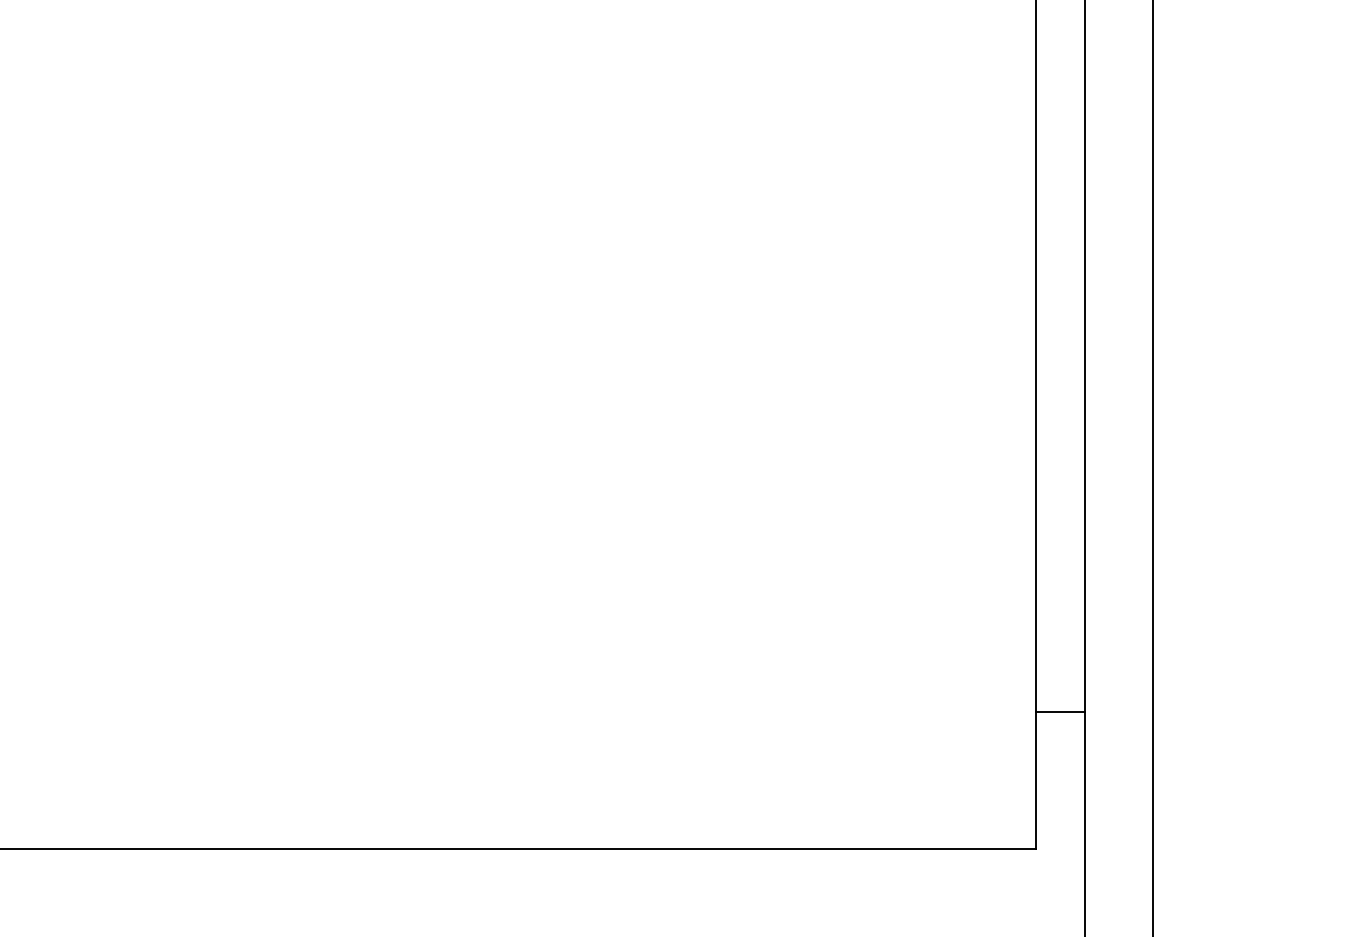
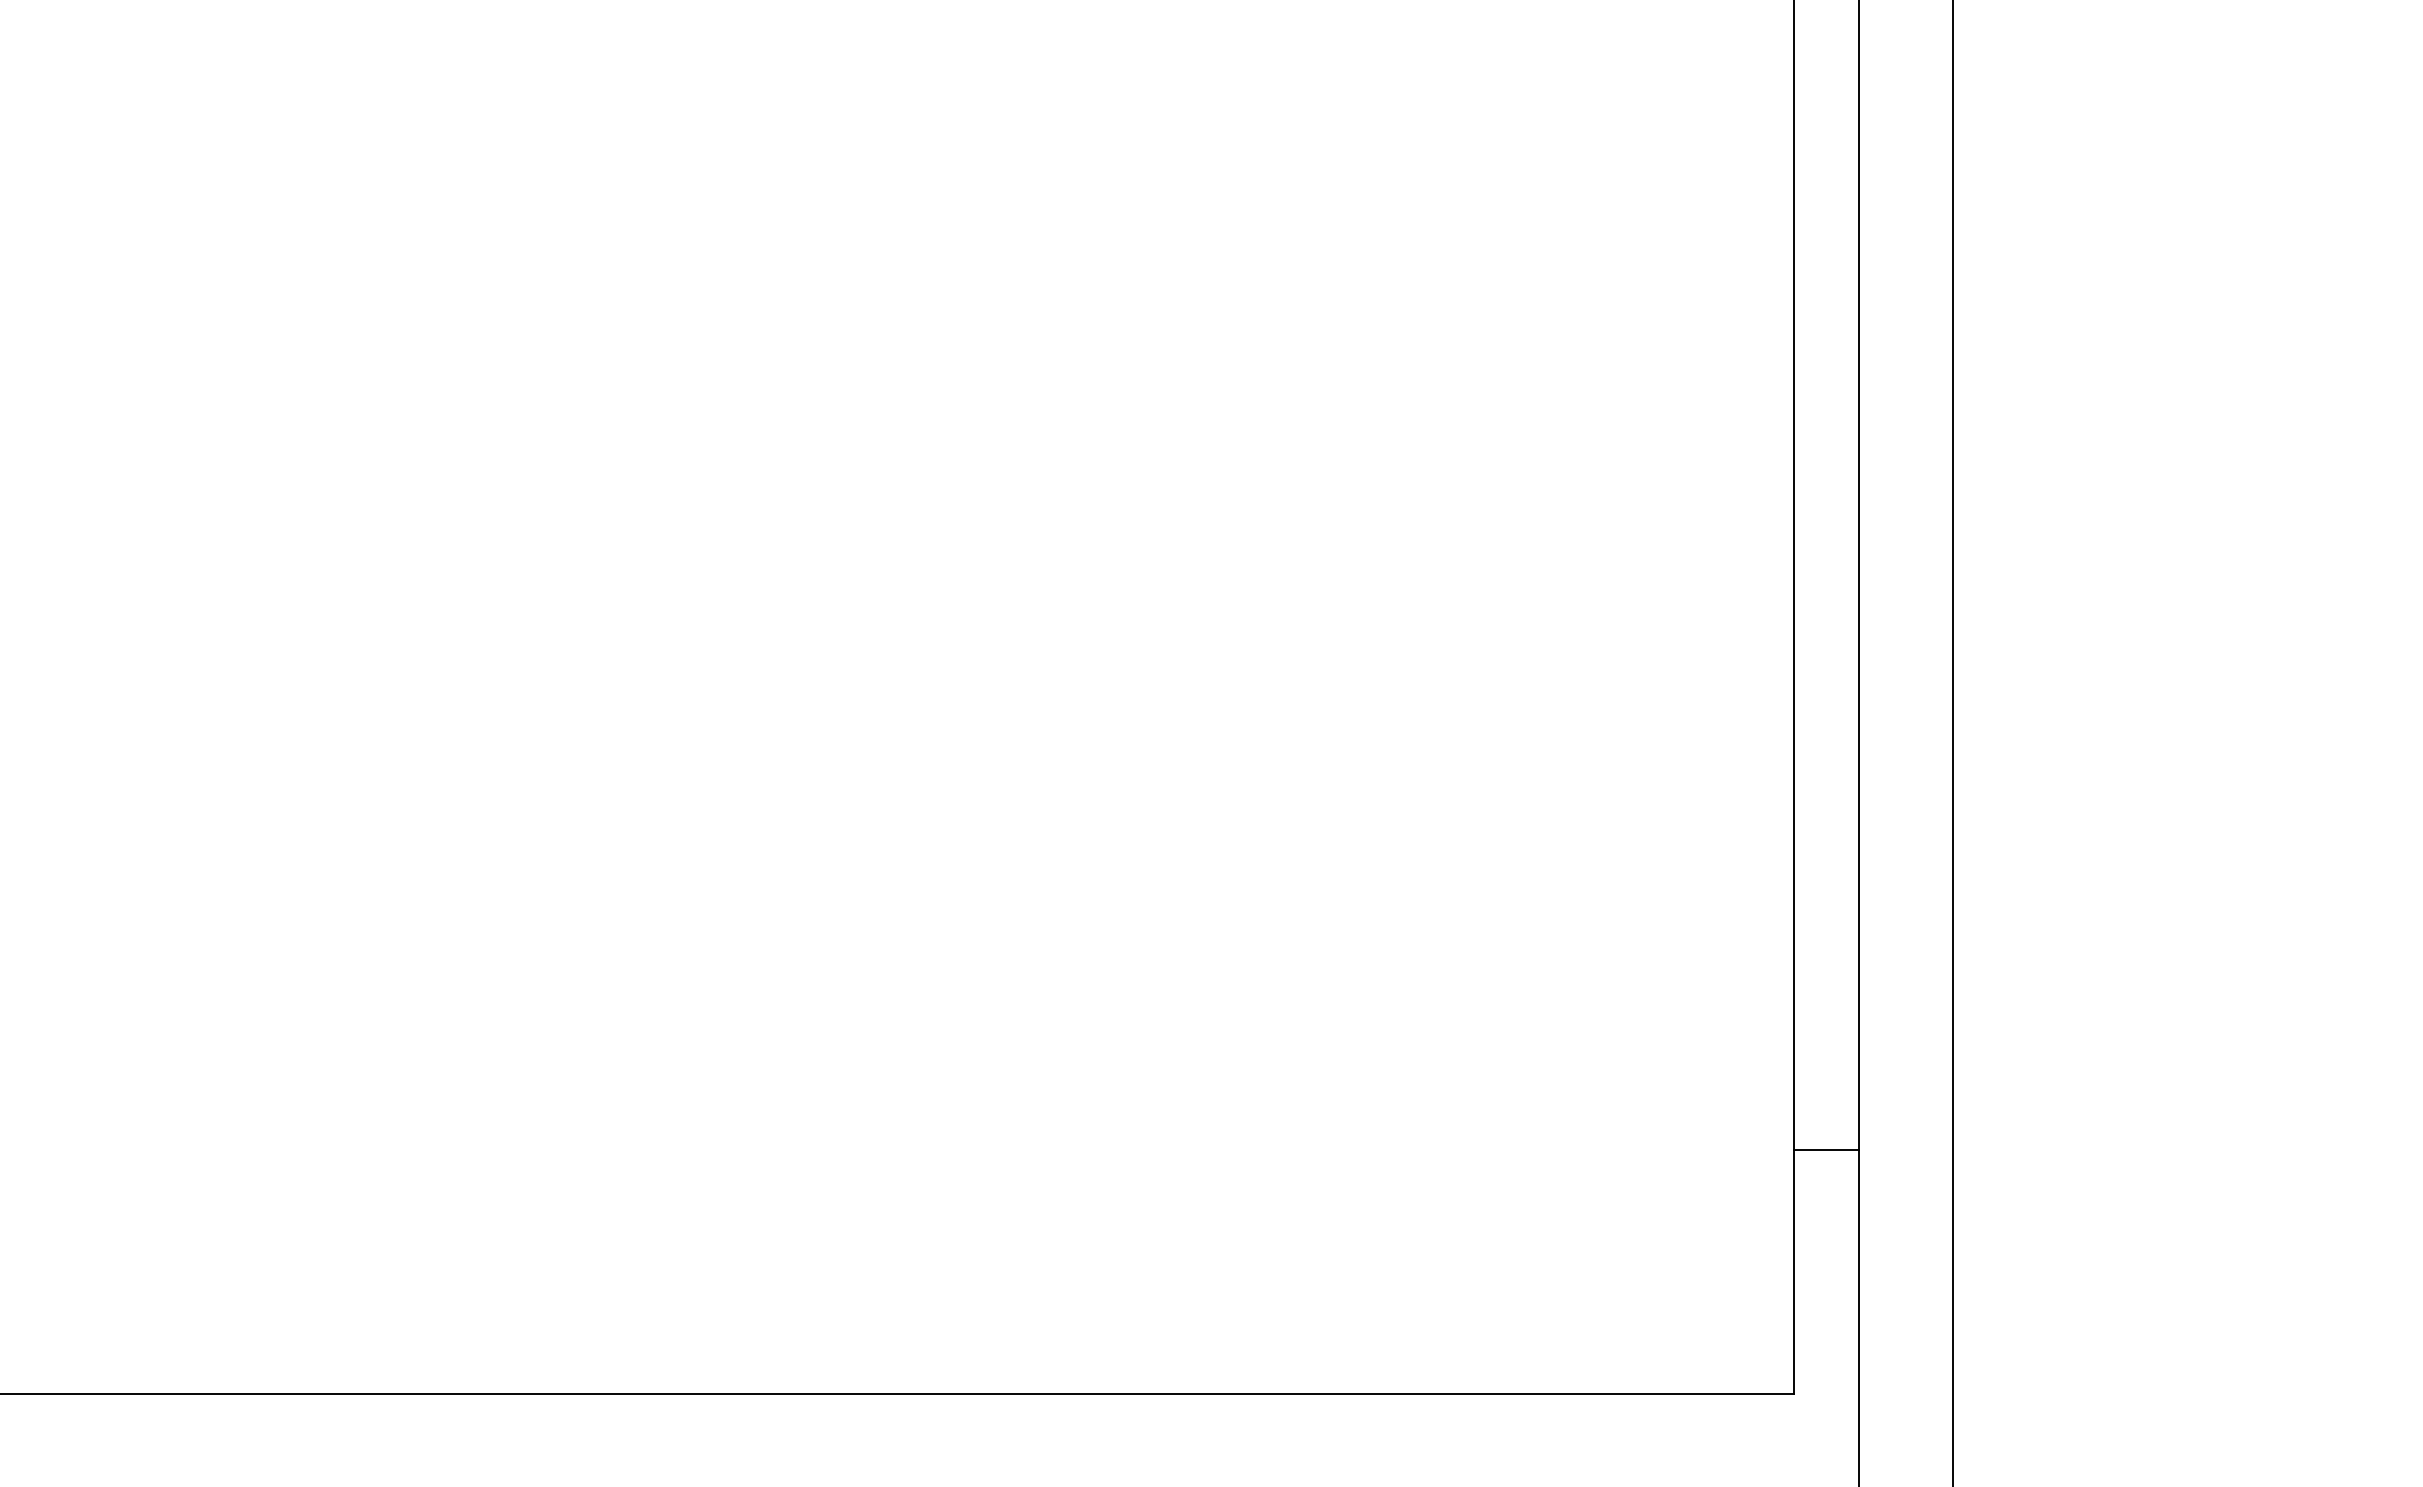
line: (1060, 711) -> (1826, 1149), moved

